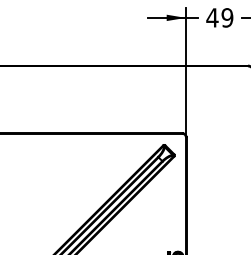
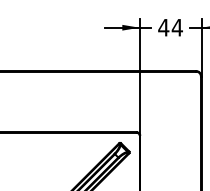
text: (227, 17) -> (177, 27), 49 -> 44

